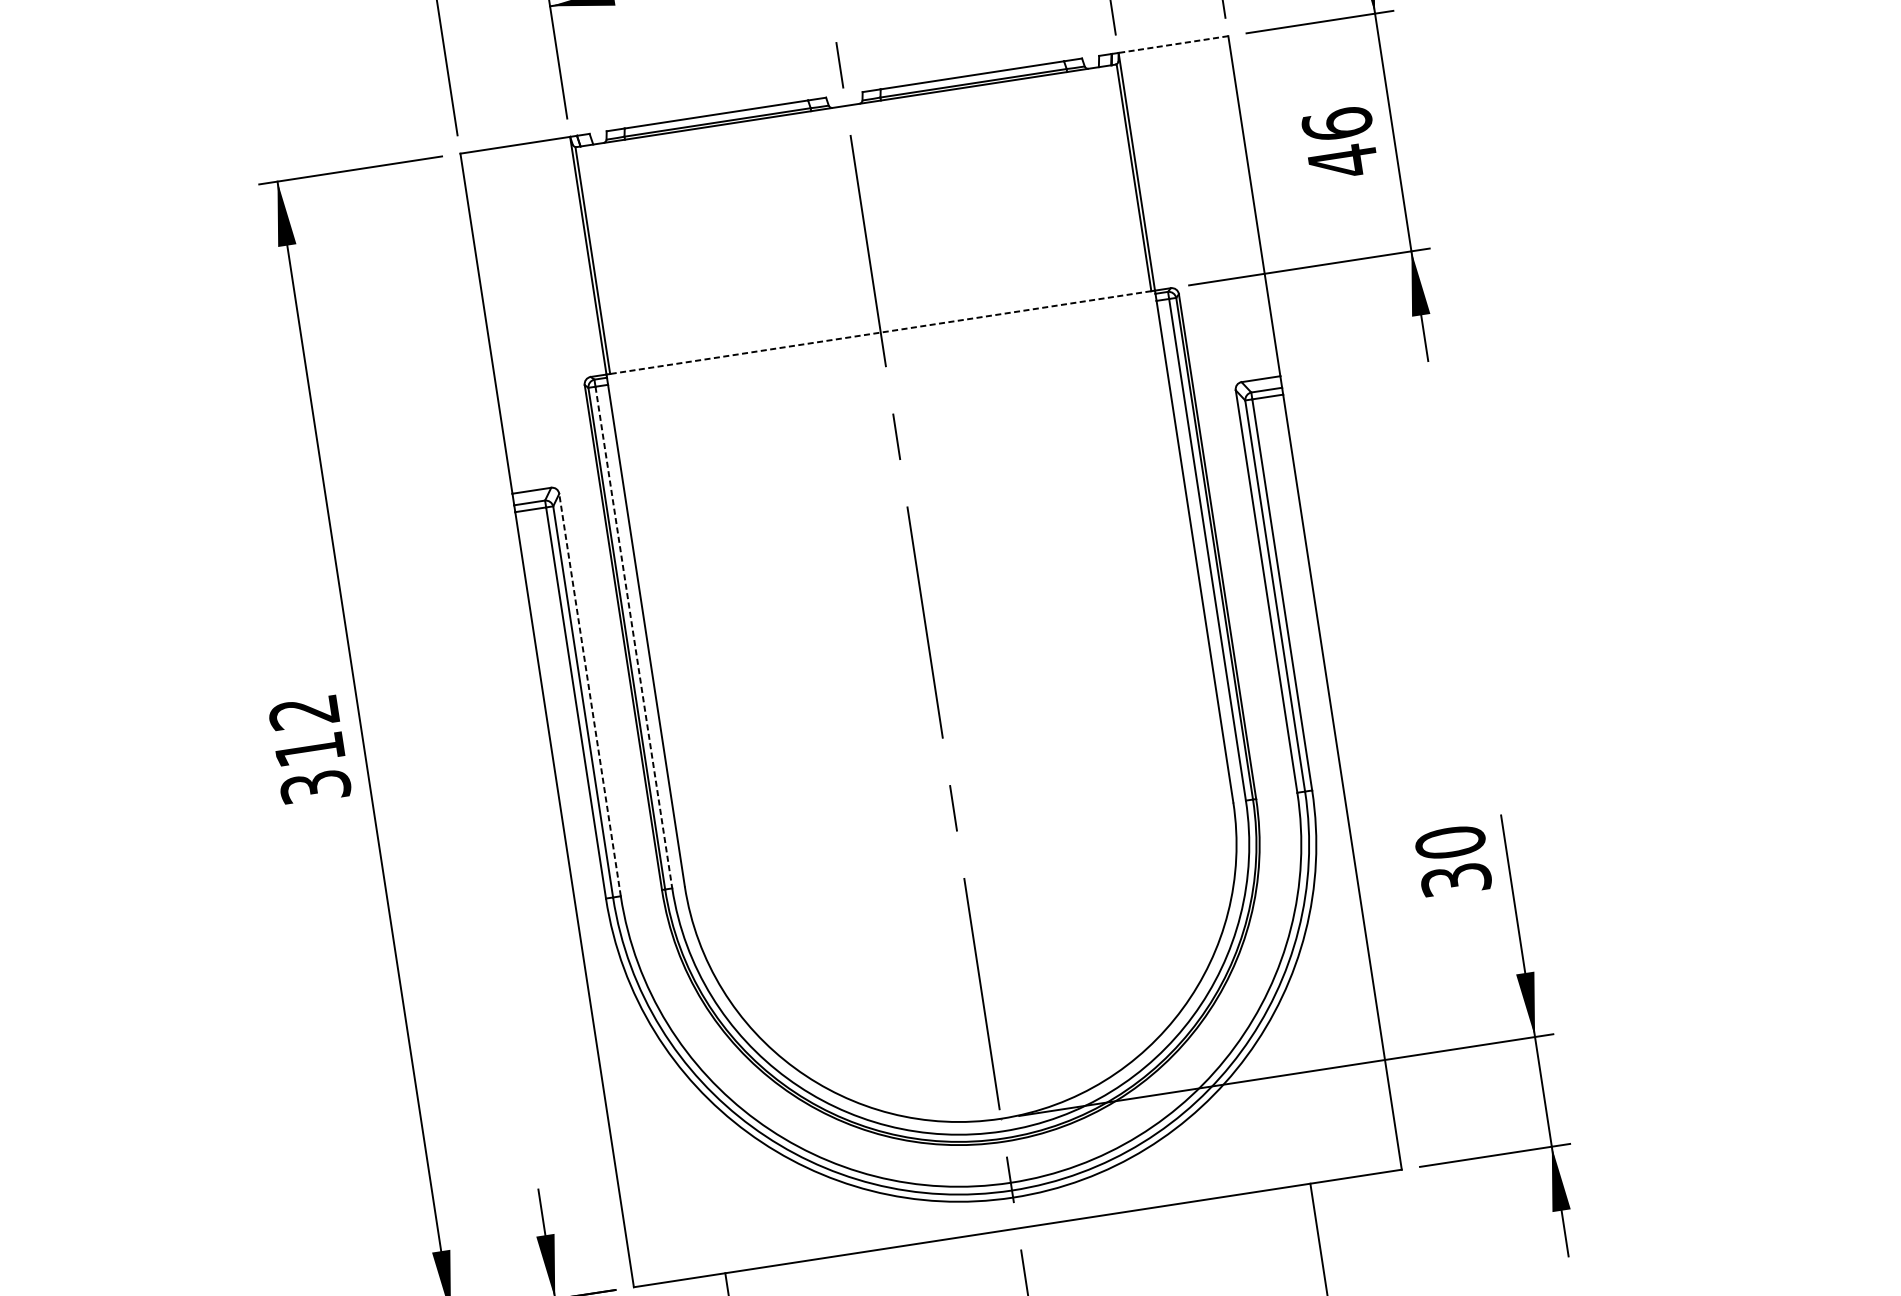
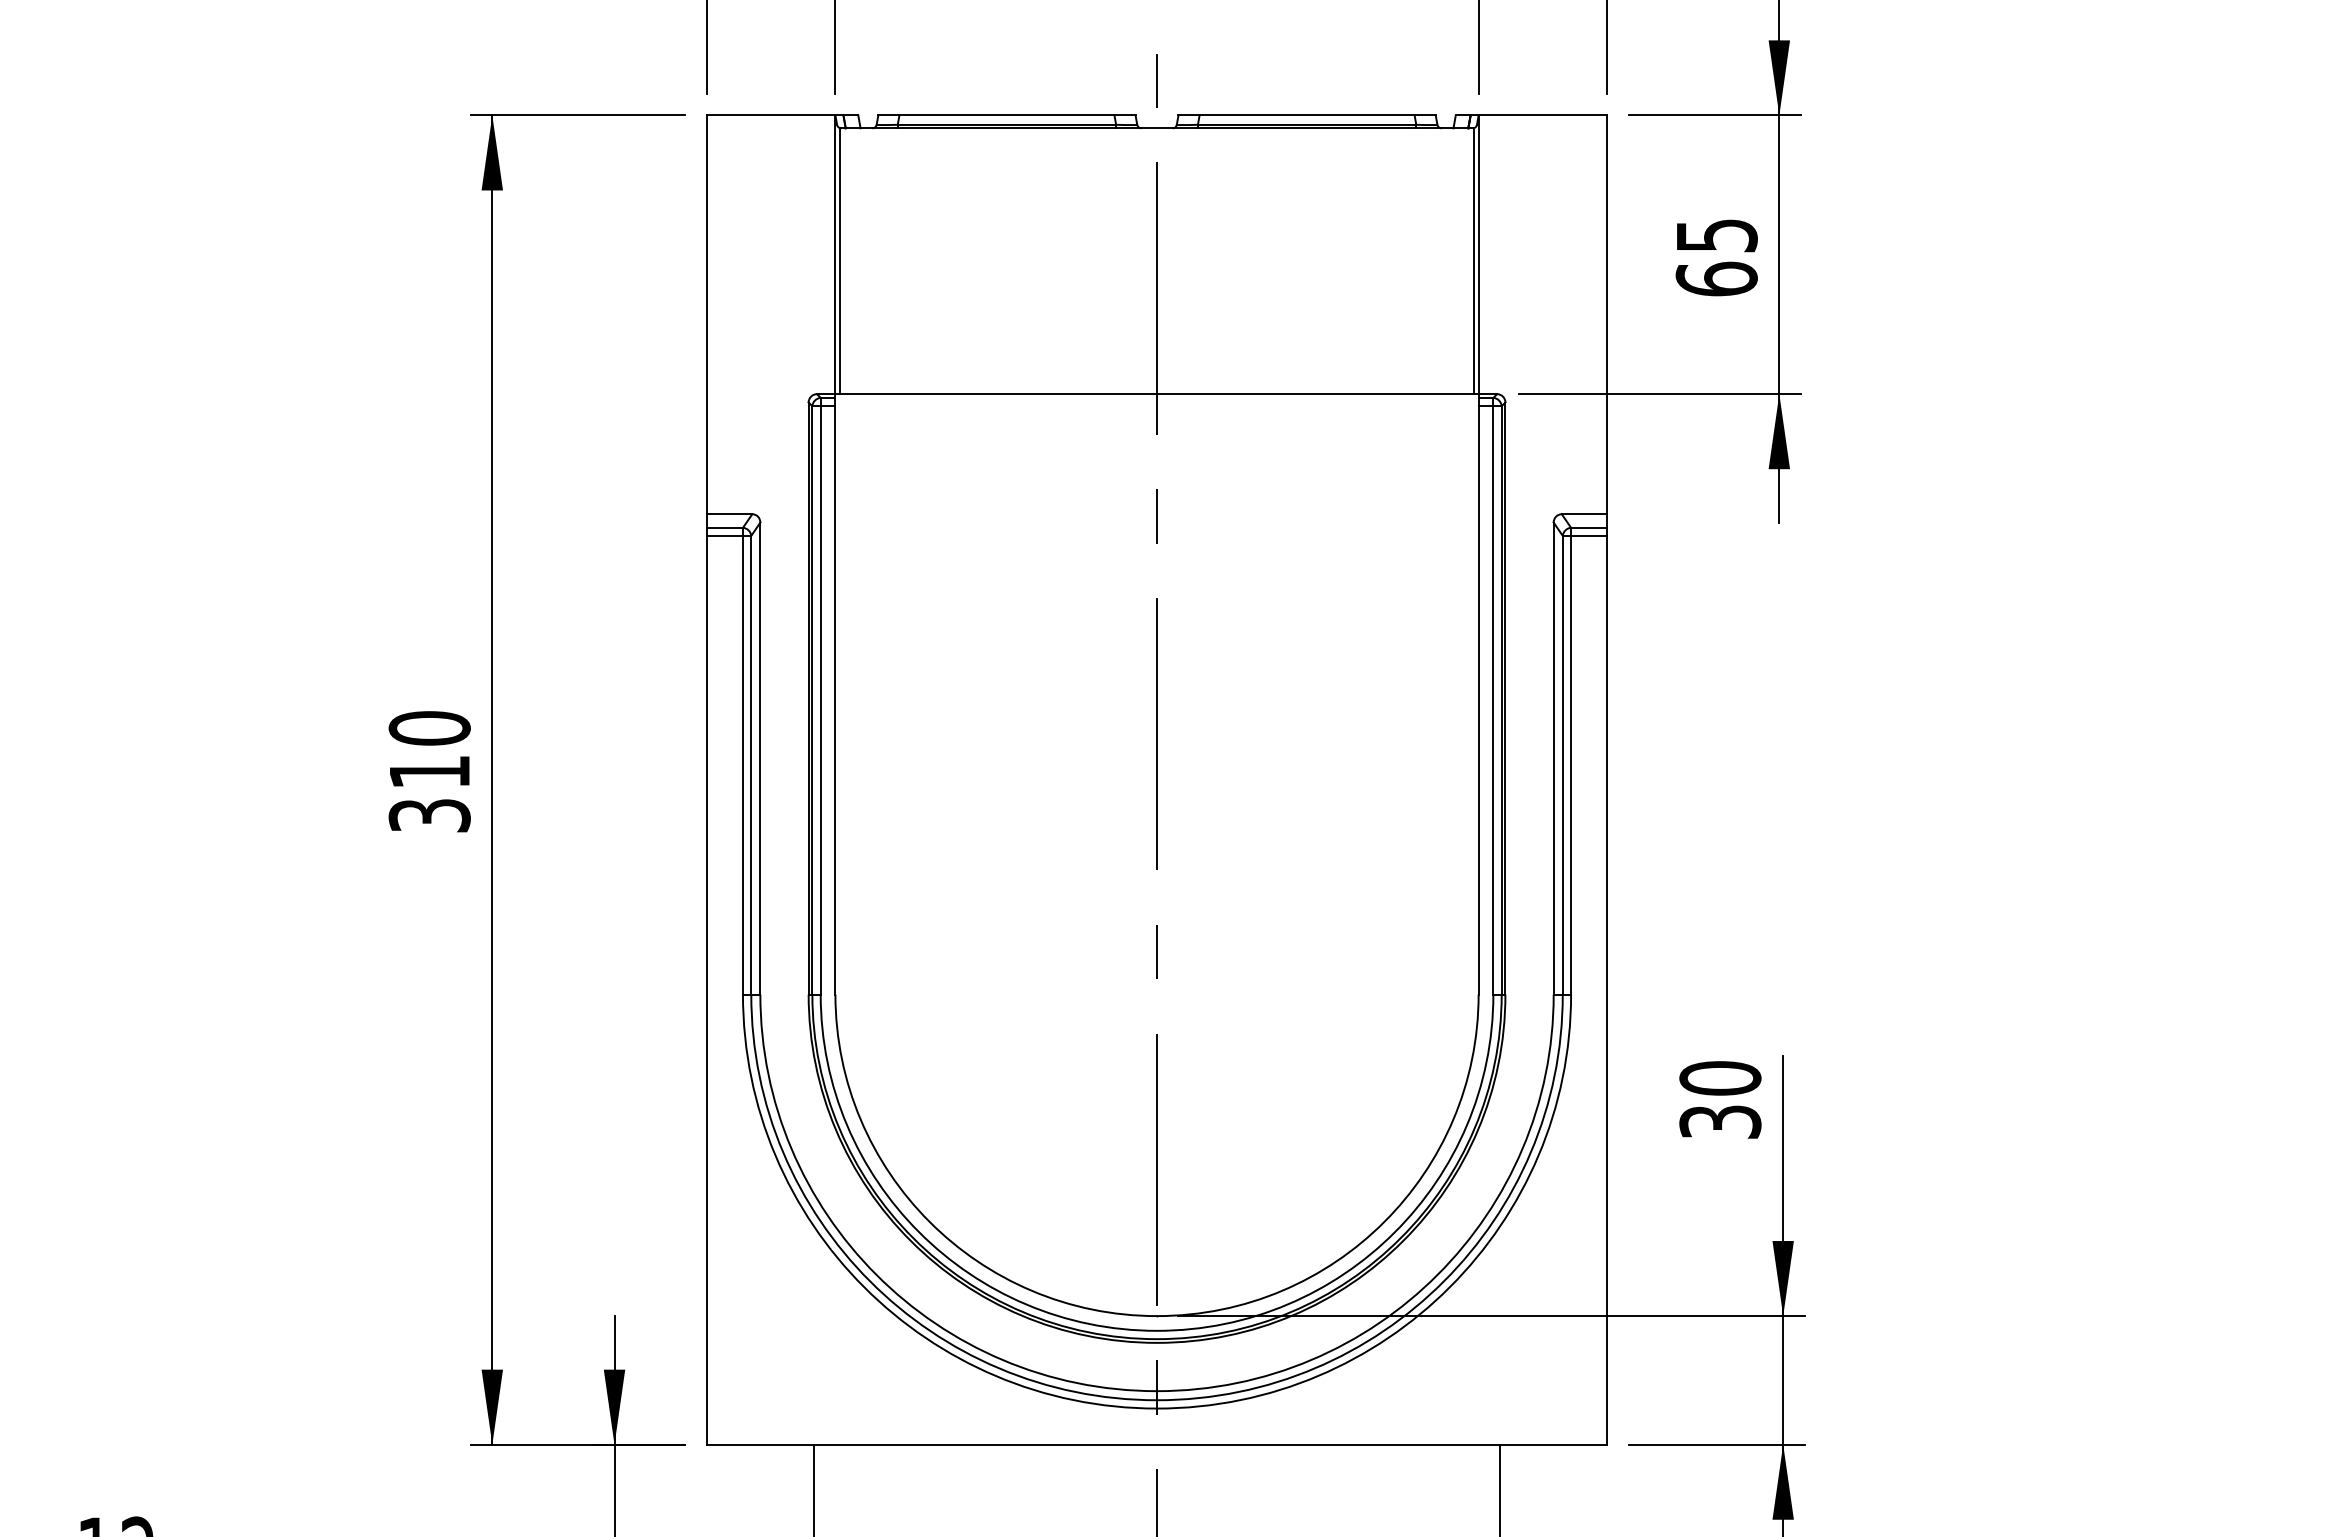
line: (1173, 44) -> (1542, 115), dashed -> solid
text: (1340, 143) -> (1716, 257), 46 -> 65
line: (880, 332) -> (1156, 394), dashed -> solid
line: (633, 637) -> (820, 700), dashed -> solid
line: (590, 695) -> (760, 758), dashed -> solid
text: (303, 712) -> (429, 728), 312 -> 310

